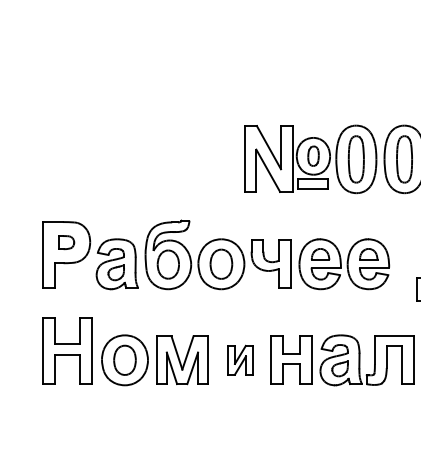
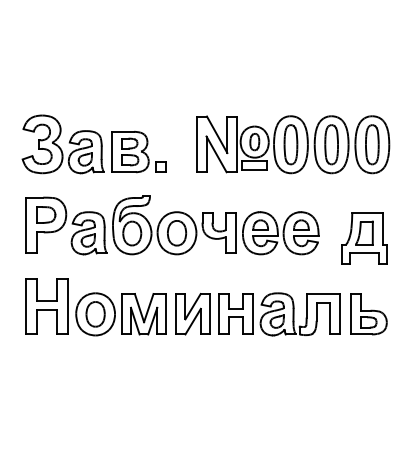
part: (122, 159) -> (93, 144), added
part: (66, 242) -> (46, 214), size x1.43
part: (239, 360) -> (192, 314), size x1.67

